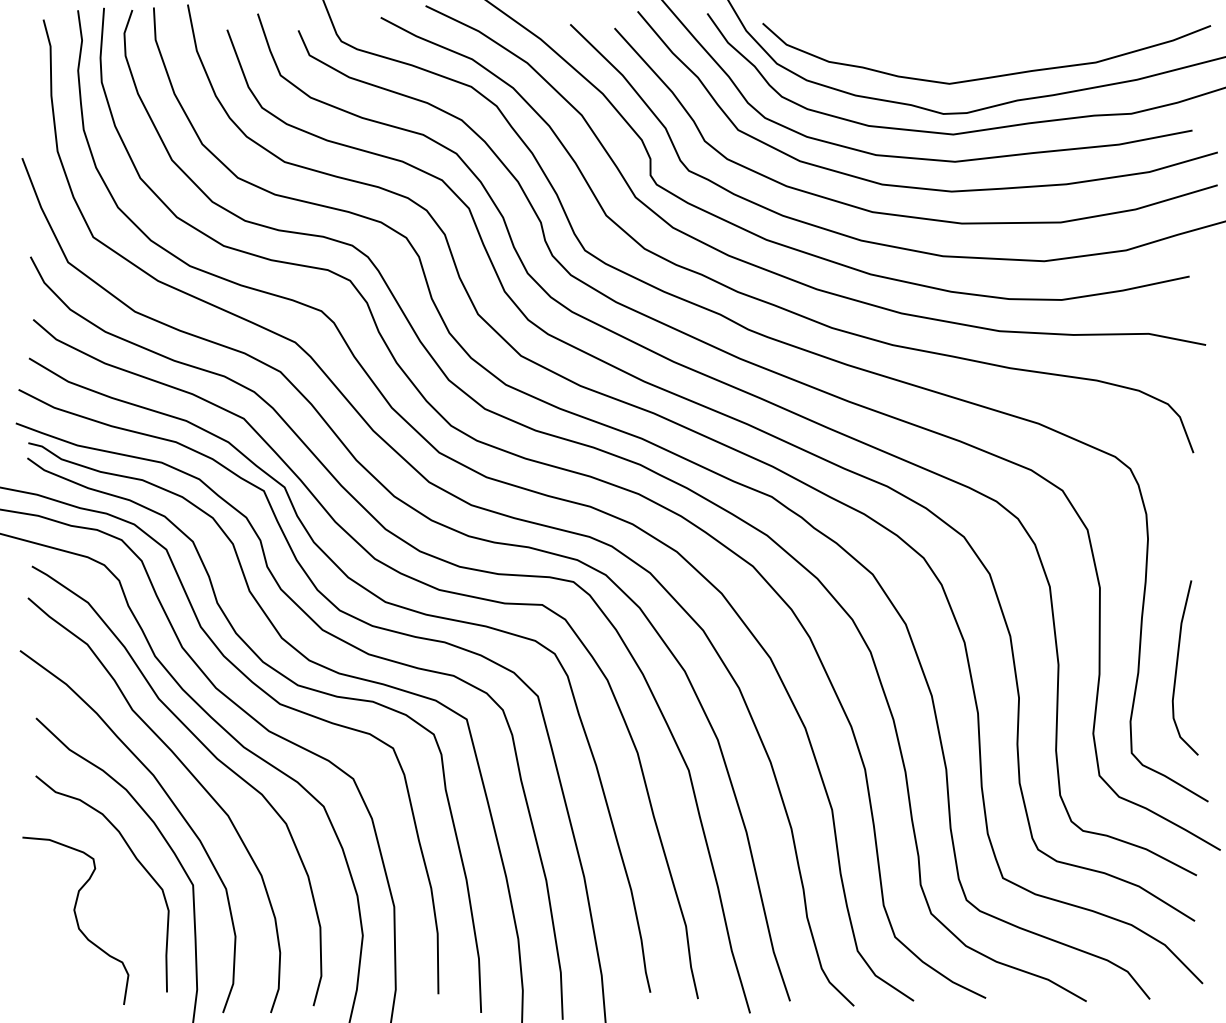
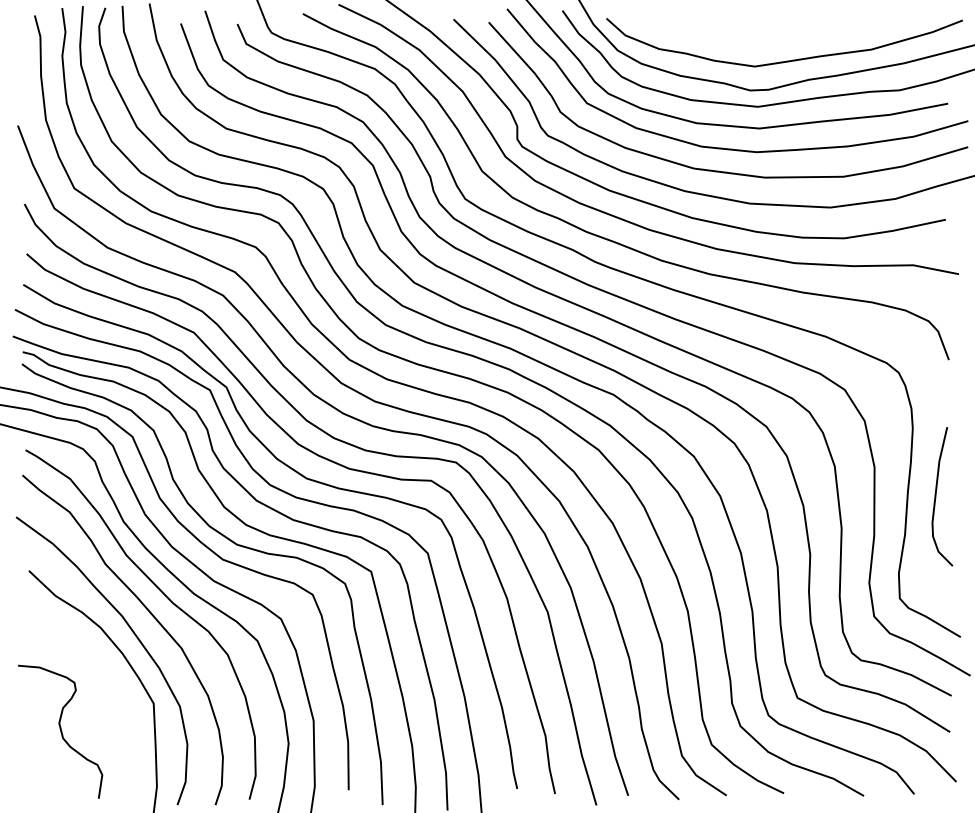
curve: (1177, 667) -> (936, 496), moved
curve: (136, 860) -> (108, 683), removed

